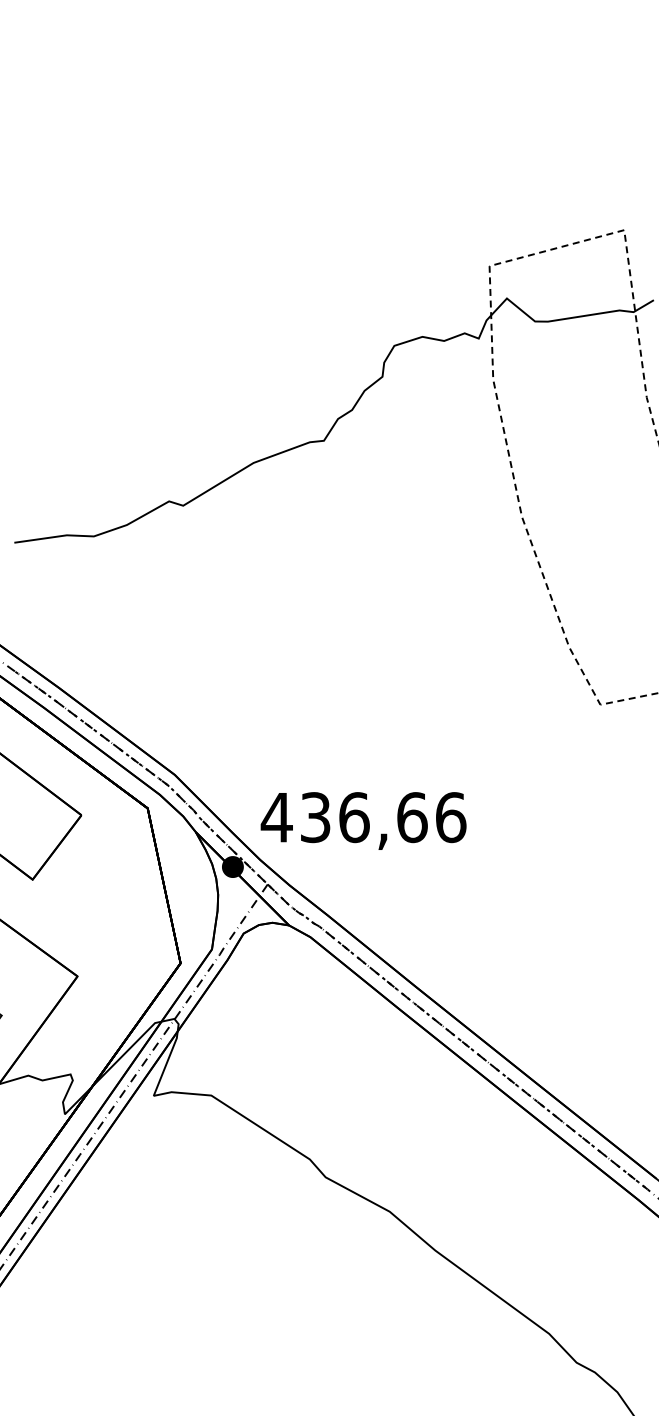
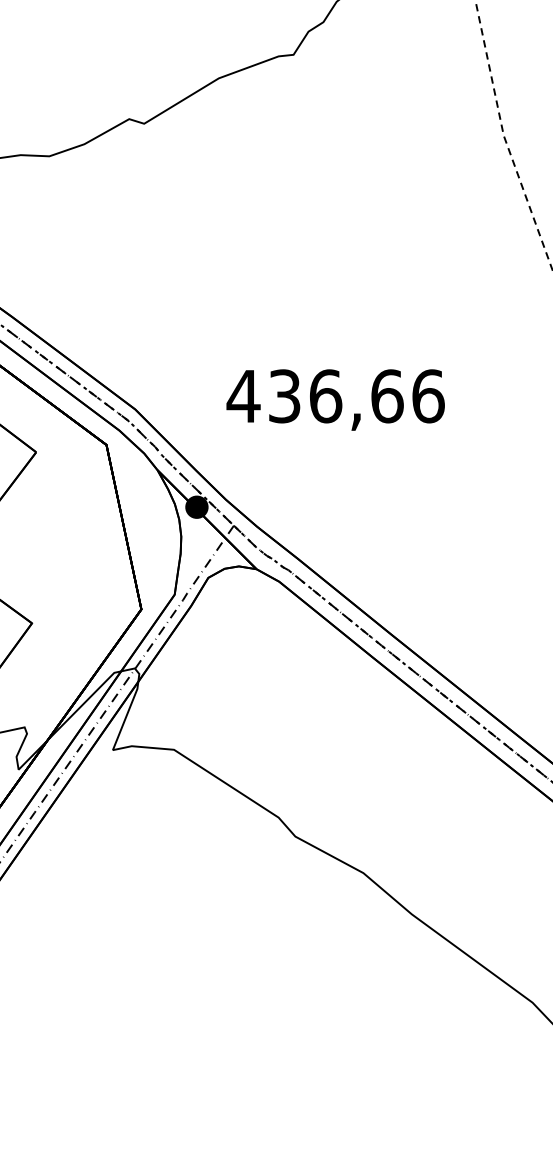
text: (363, 820) -> (335, 399), moved

